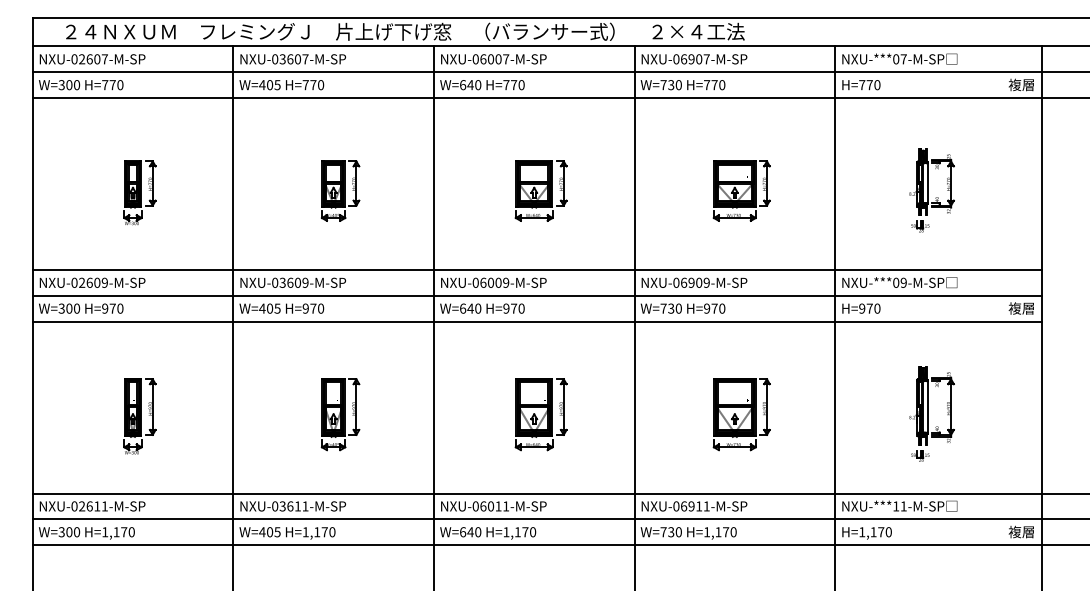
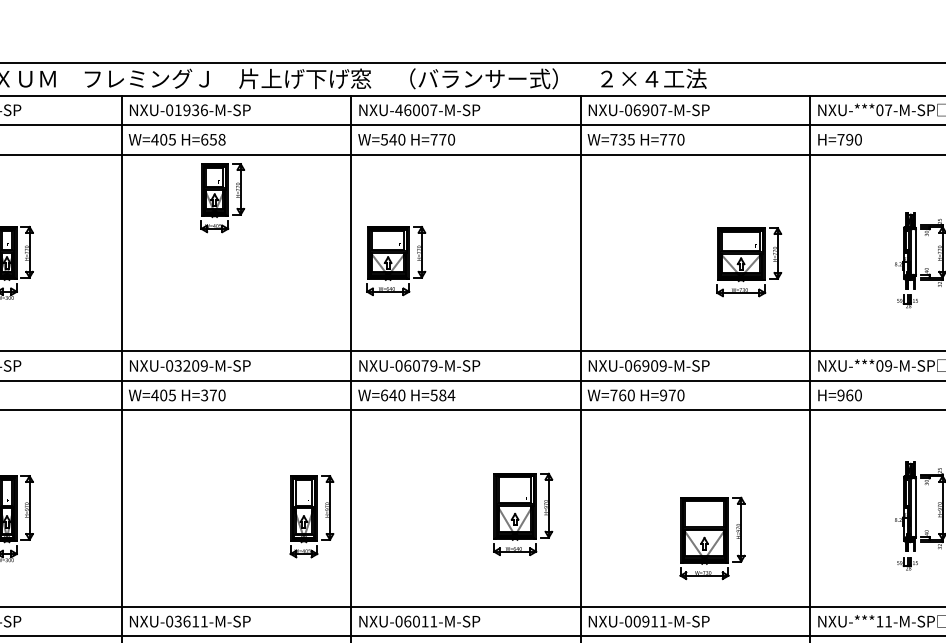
text: (293, 59) -> (190, 110), NXU-03607-M-SP -> NXU-01936-M-SP
text: (475, 59) -> (398, 110), NXU-06007-M-SP -> NXU-46007-M-SP
text: (313, 85) -> (213, 140), H=770 -> H=658
text: (463, 85) -> (385, 140), W=640 -> W=540
text: (678, 85) -> (630, 140), W=730 -> W=735
text: (869, 85) -> (849, 140), H=770 -> H=790
part: (340, 190) -> (222, 197), moved
part: (540, 190) -> (395, 260), moved
part: (741, 190) -> (748, 261), moved
text: (290, 282) -> (187, 365), NXU-03609-M-SP -> NXU-03209-M-SP
text: (498, 282) -> (425, 365), NXU-06009-M-SP -> NXU-06079-M-SP
text: (305, 308) -> (204, 395), H=970 -> H=370
text: (513, 308) -> (442, 395), H=970 -> H=584
text: (671, 308) -> (622, 395), W=730 -> W=760
text: (869, 308) -> (849, 395), H=970 -> H=960
part: (340, 414) -> (311, 516), moved
part: (540, 414) -> (522, 514), moved
part: (741, 414) -> (712, 538), moved
text: (684, 506) -> (637, 621), NXU-06911-M-SP -> NXU-00911-M-SP

